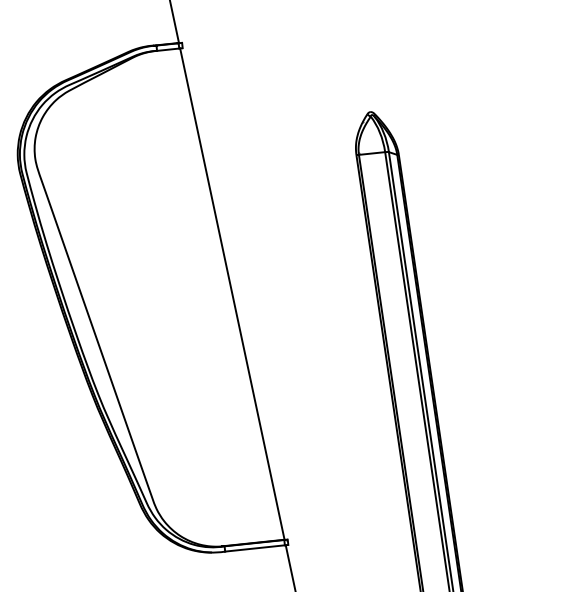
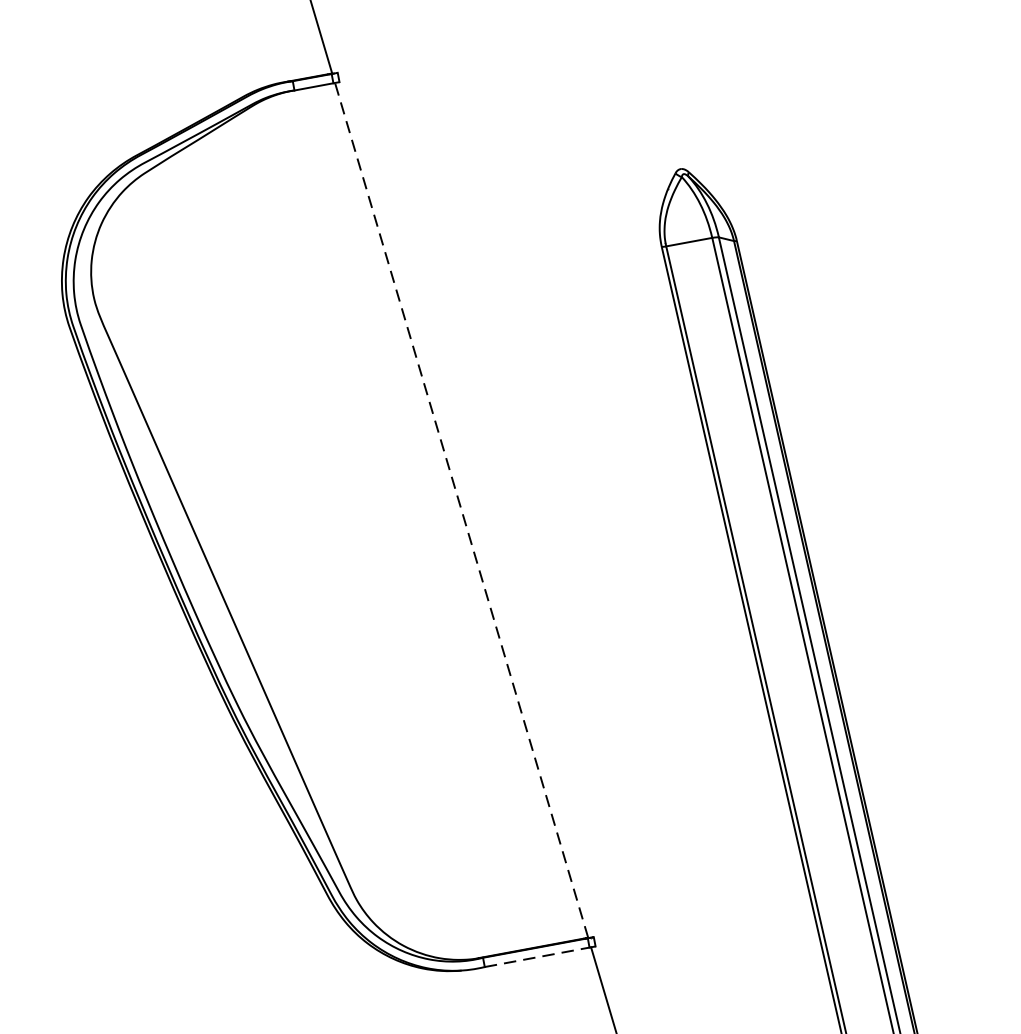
line: (232, 293) -> (461, 509), solid -> dashed
line: (255, 548) -> (537, 957), solid -> dashed

